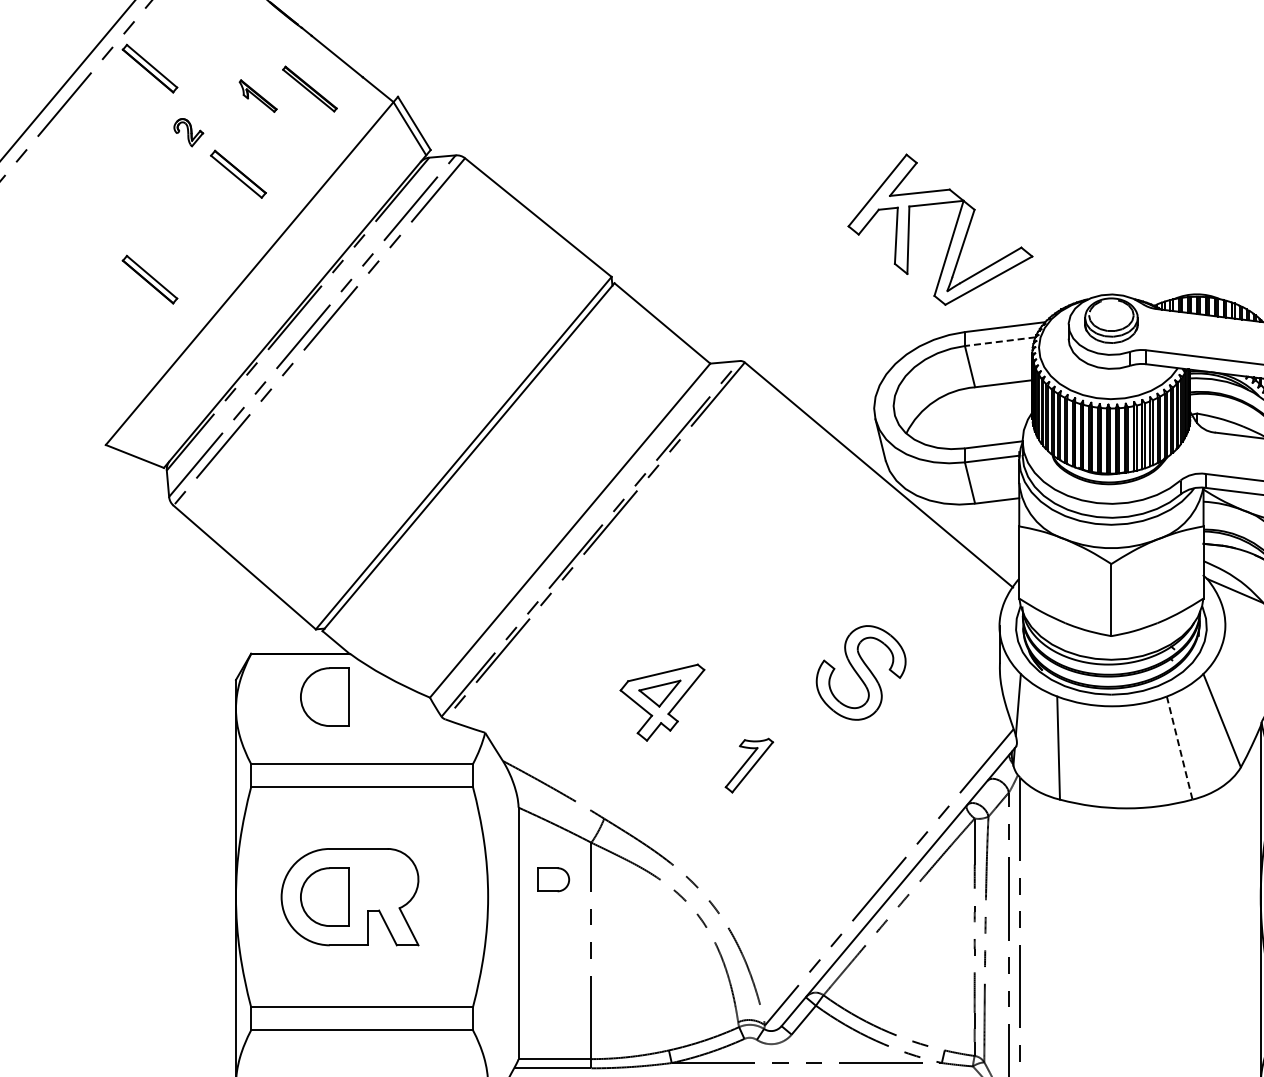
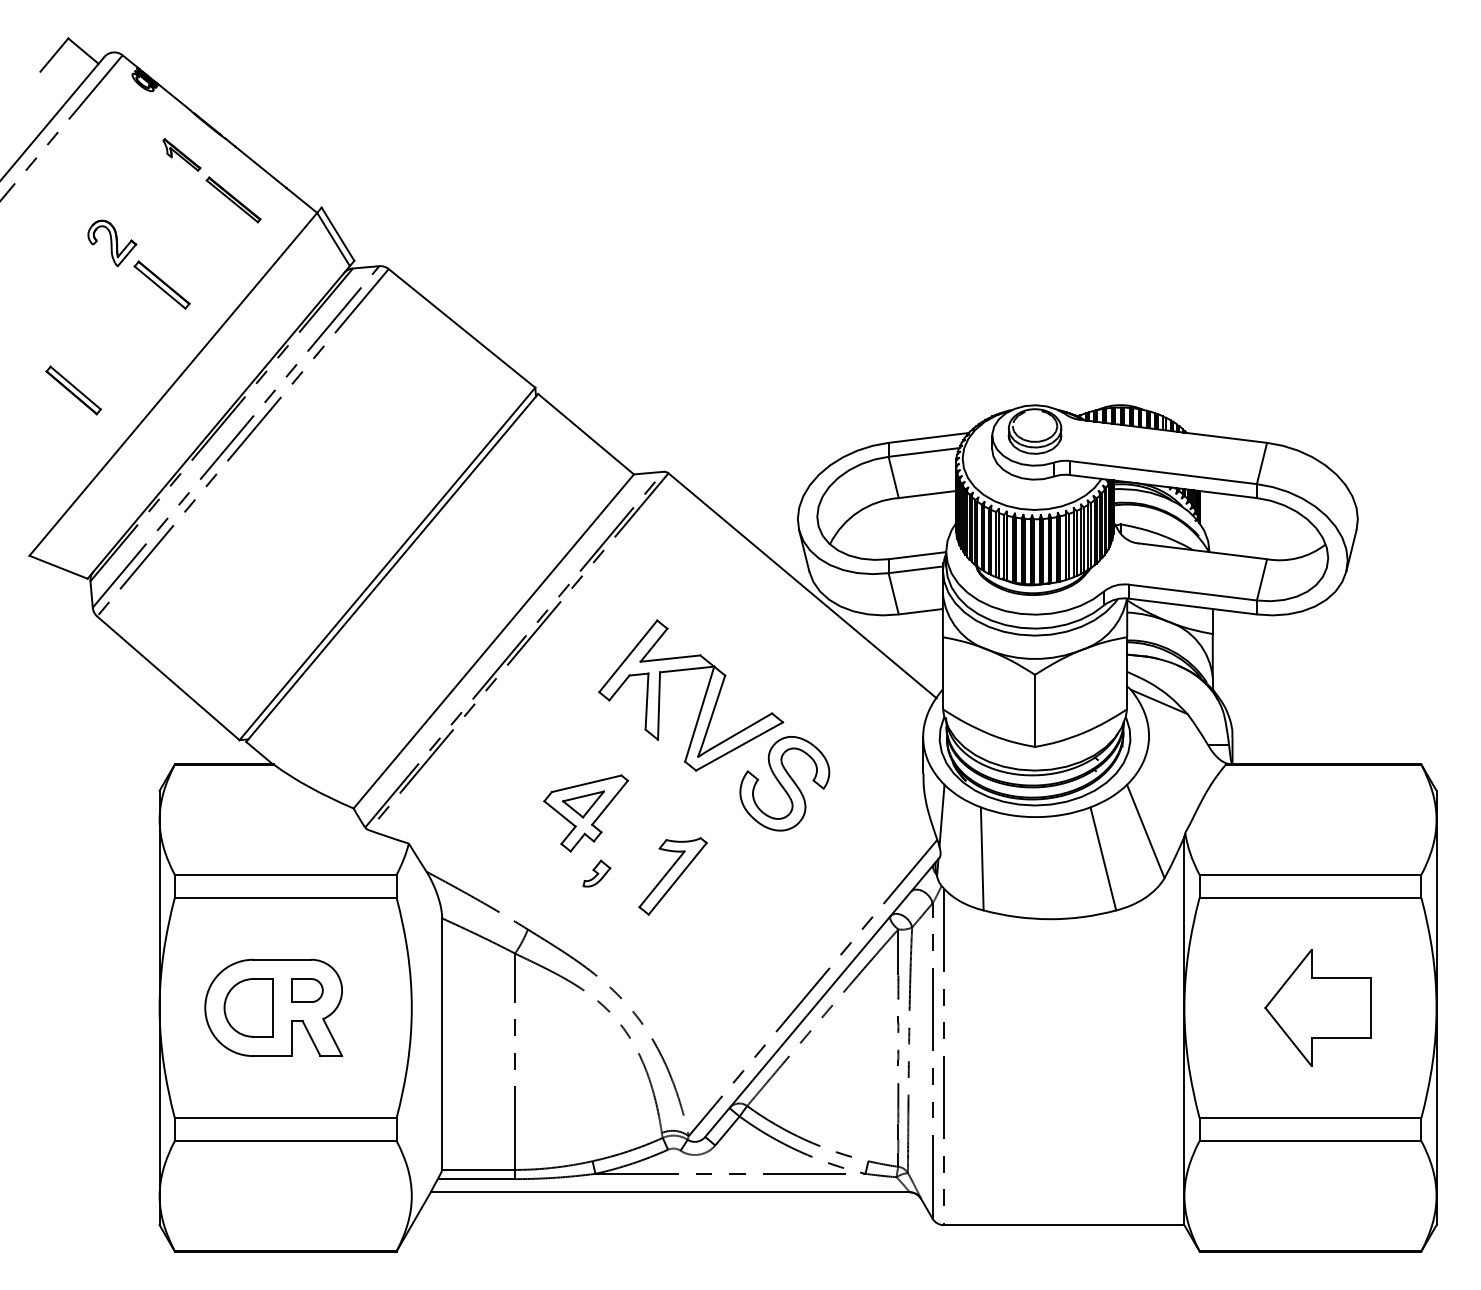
part: (149, 68) -> (73, 179), removed
part: (257, 95) -> (181, 154), moved
part: (188, 132) -> (112, 243), size x1.67
part: (952, 231) -> (703, 697), moved
line: (999, 341) -> (923, 452), dashed -> solid
part: (324, 696) -> (248, 807), removed
line: (1179, 748) -> (1103, 859), dashed -> solid
part: (672, 762) -> (596, 873), added
part: (748, 765) -> (672, 876), size x1.43
part: (553, 879) -> (307, 990), moved

